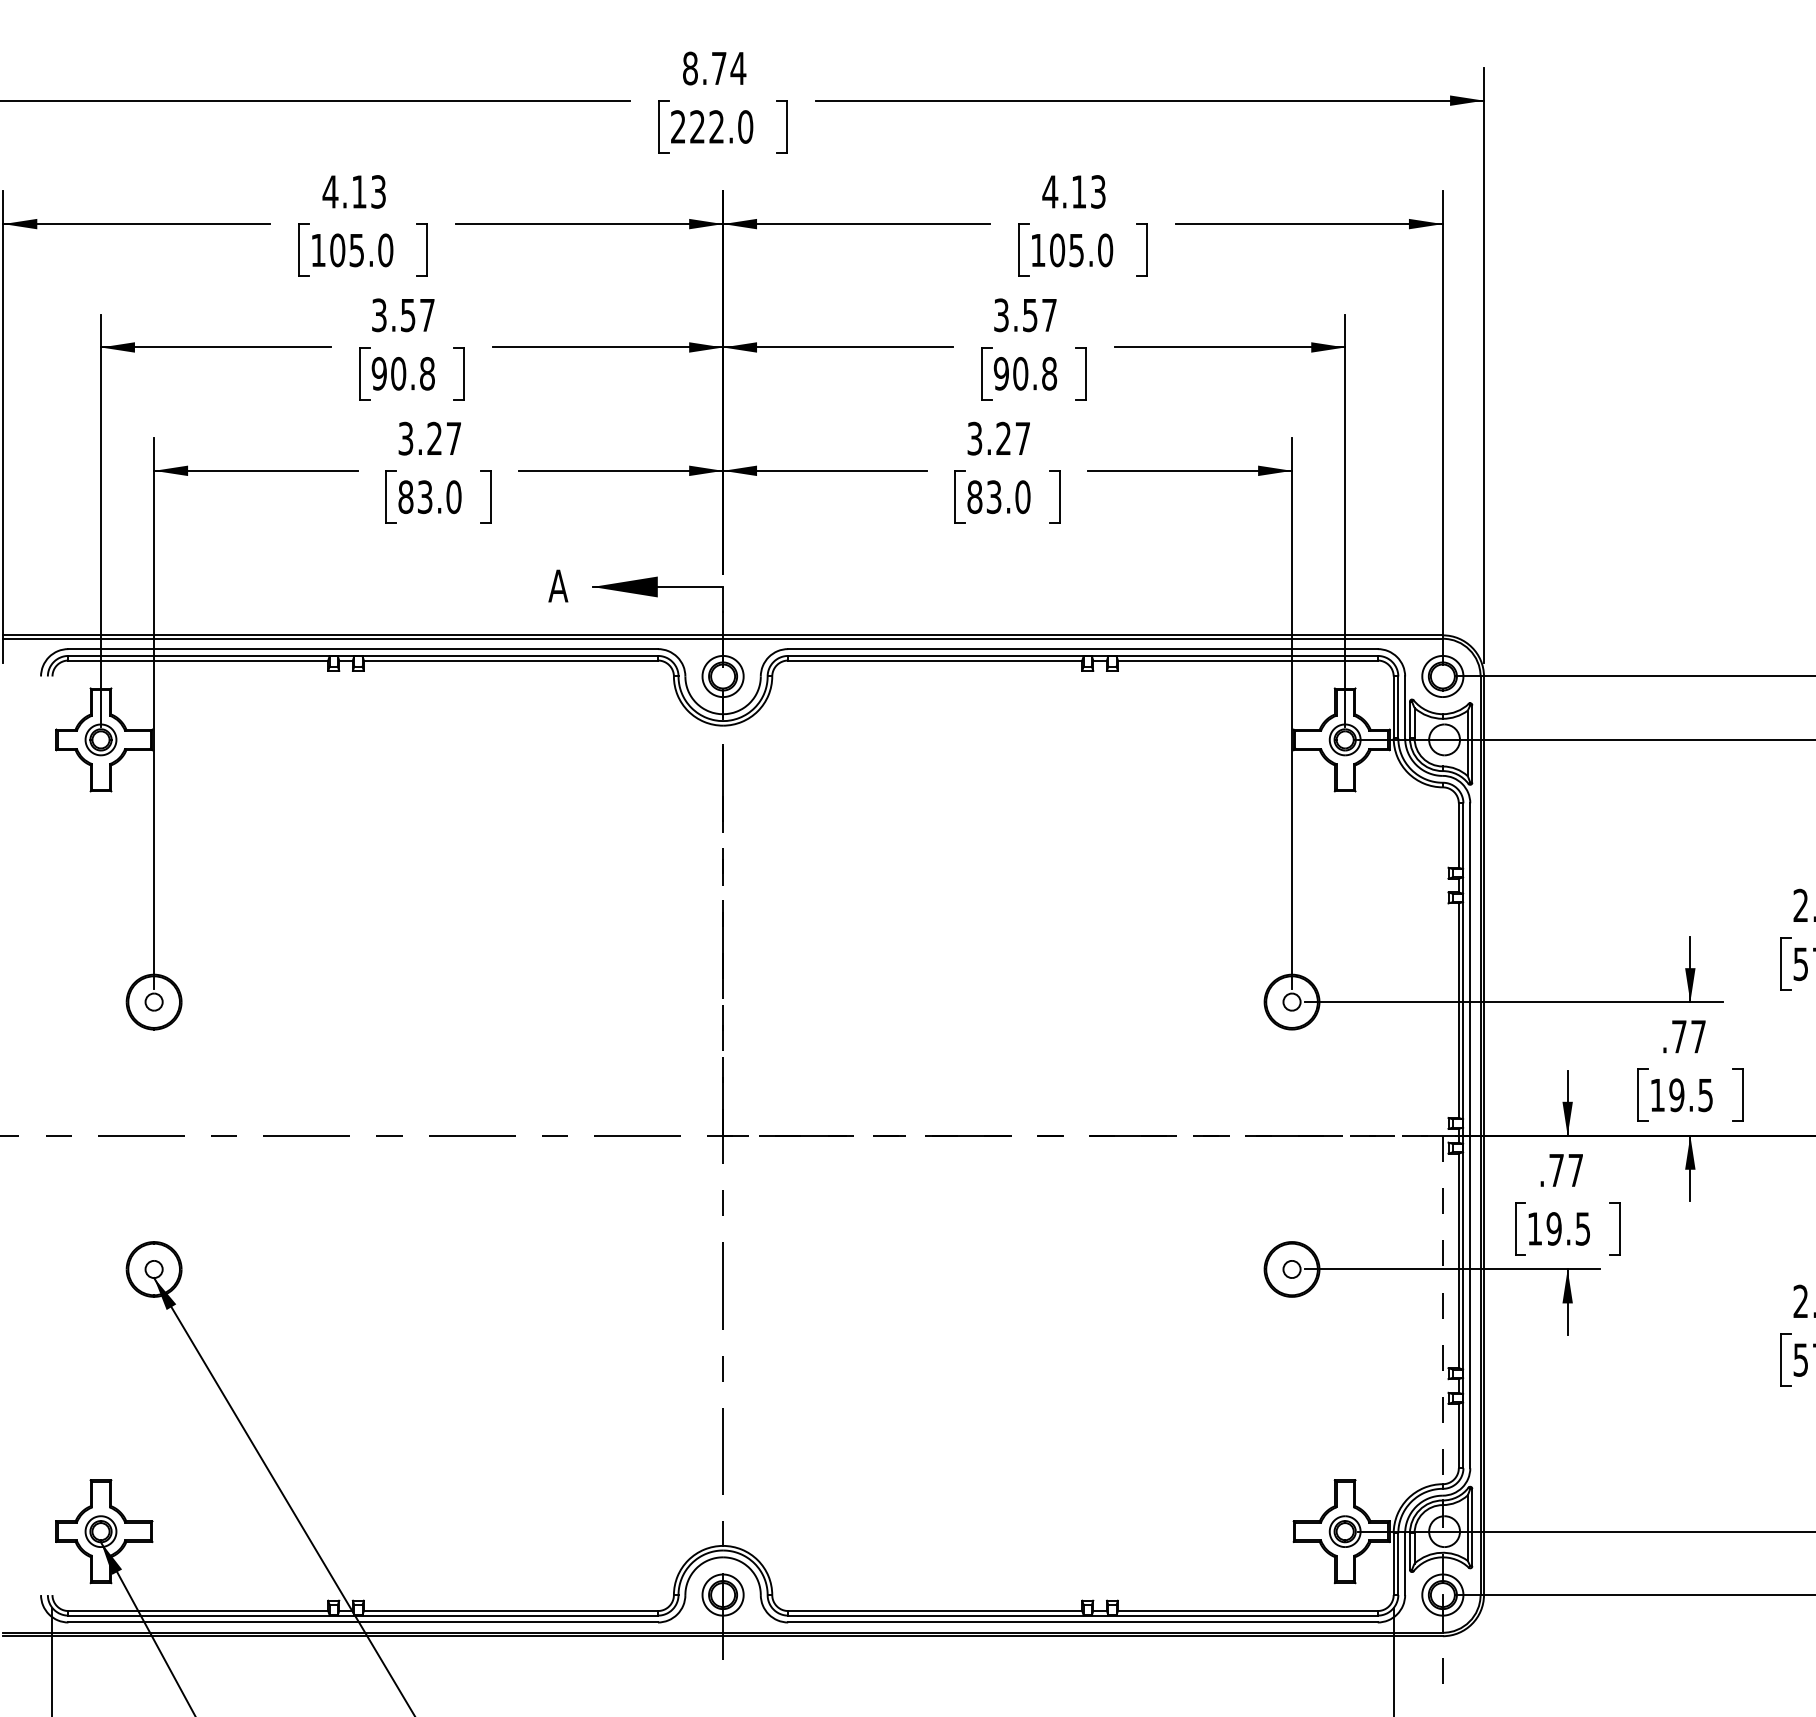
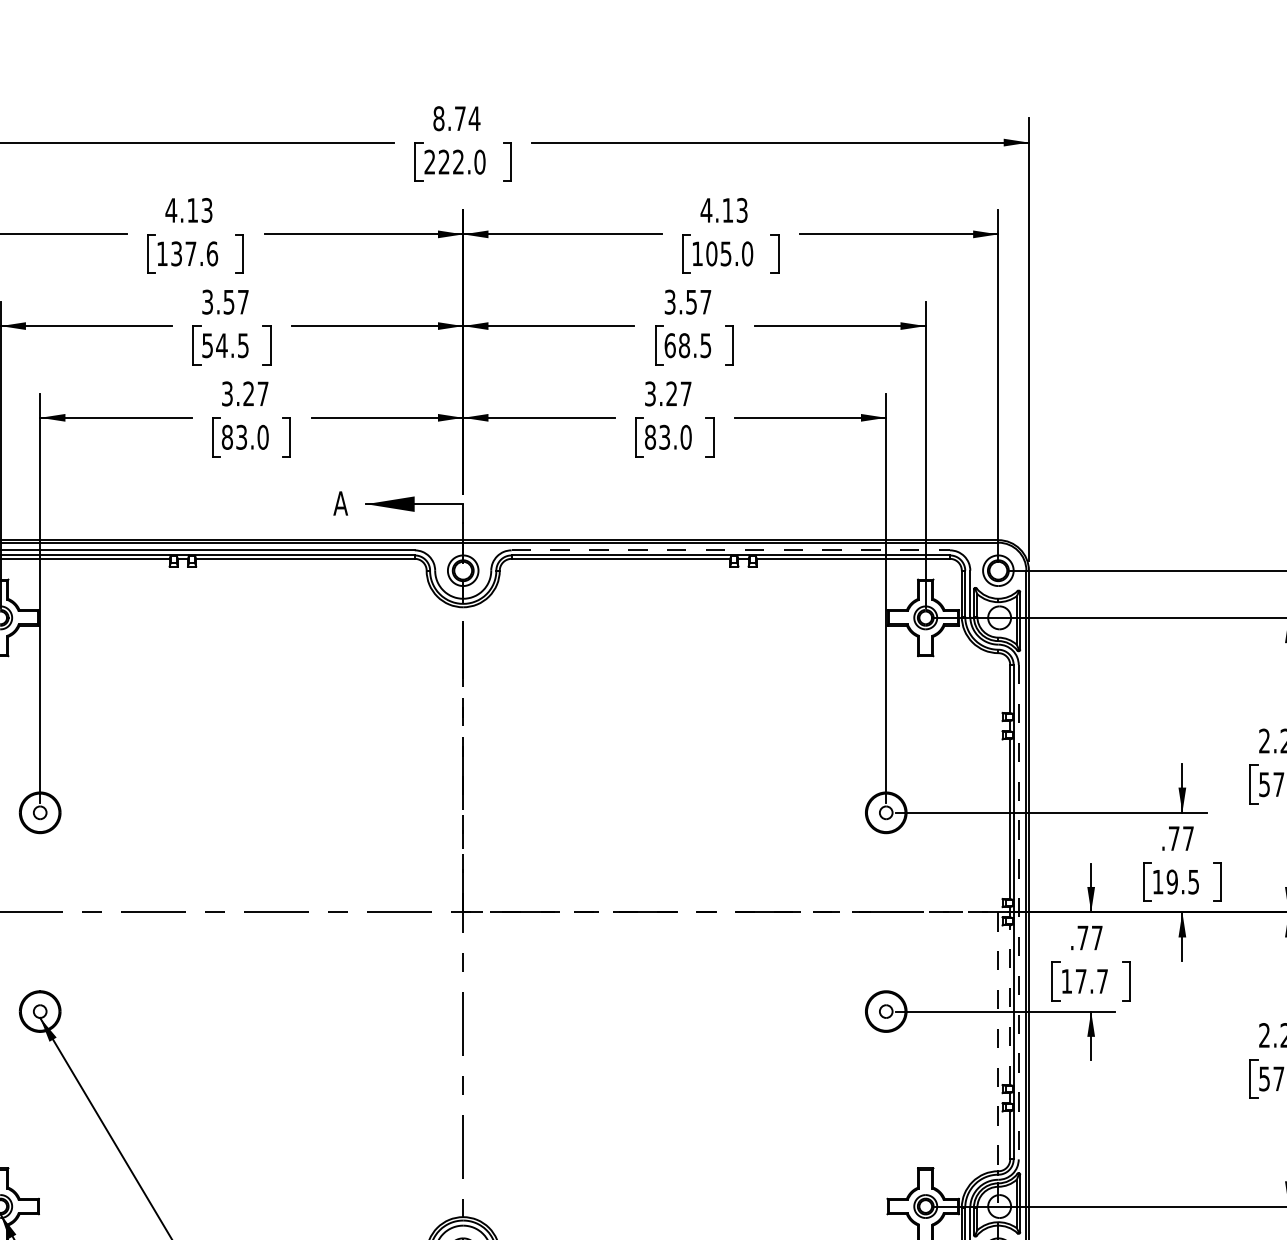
text: (361, 250) -> (194, 254), 105.0 -> 137.6
text: (402, 373) -> (224, 345), 90.8 -> 54.5
text: (1025, 373) -> (688, 345), 90.8 -> 68.5
line: (1082, 649) -> (730, 550), solid -> dashed
line: (1470, 1136) -> (1018, 912), solid -> dashed
text: (1568, 1228) -> (1091, 981), 19.5 -> 17.7
line: (1458, 1260) -> (1009, 1004), solid -> dashed

